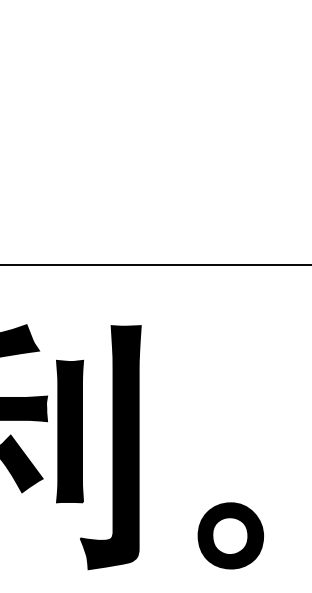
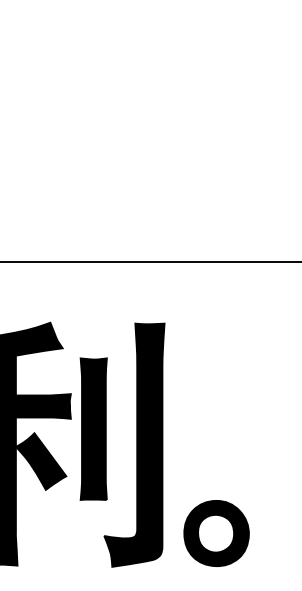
part: (230, 535) -> (216, 533), moved

